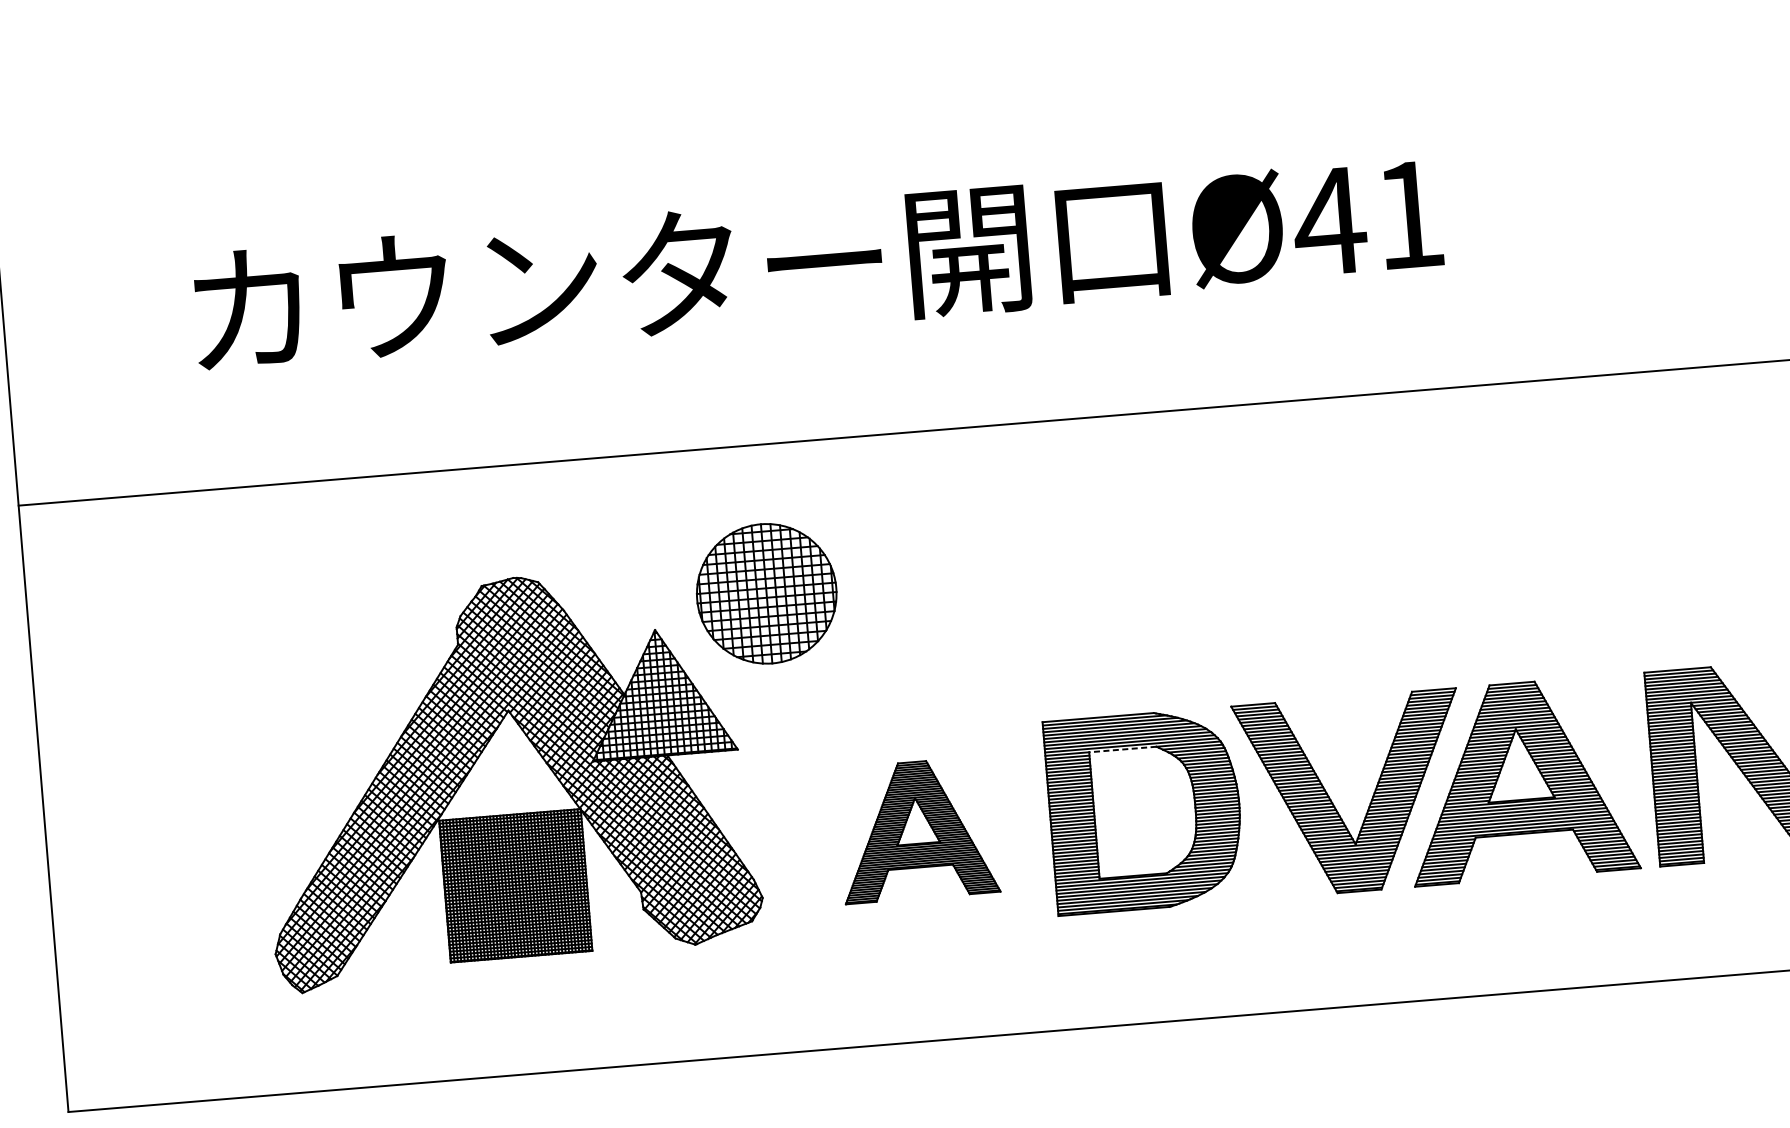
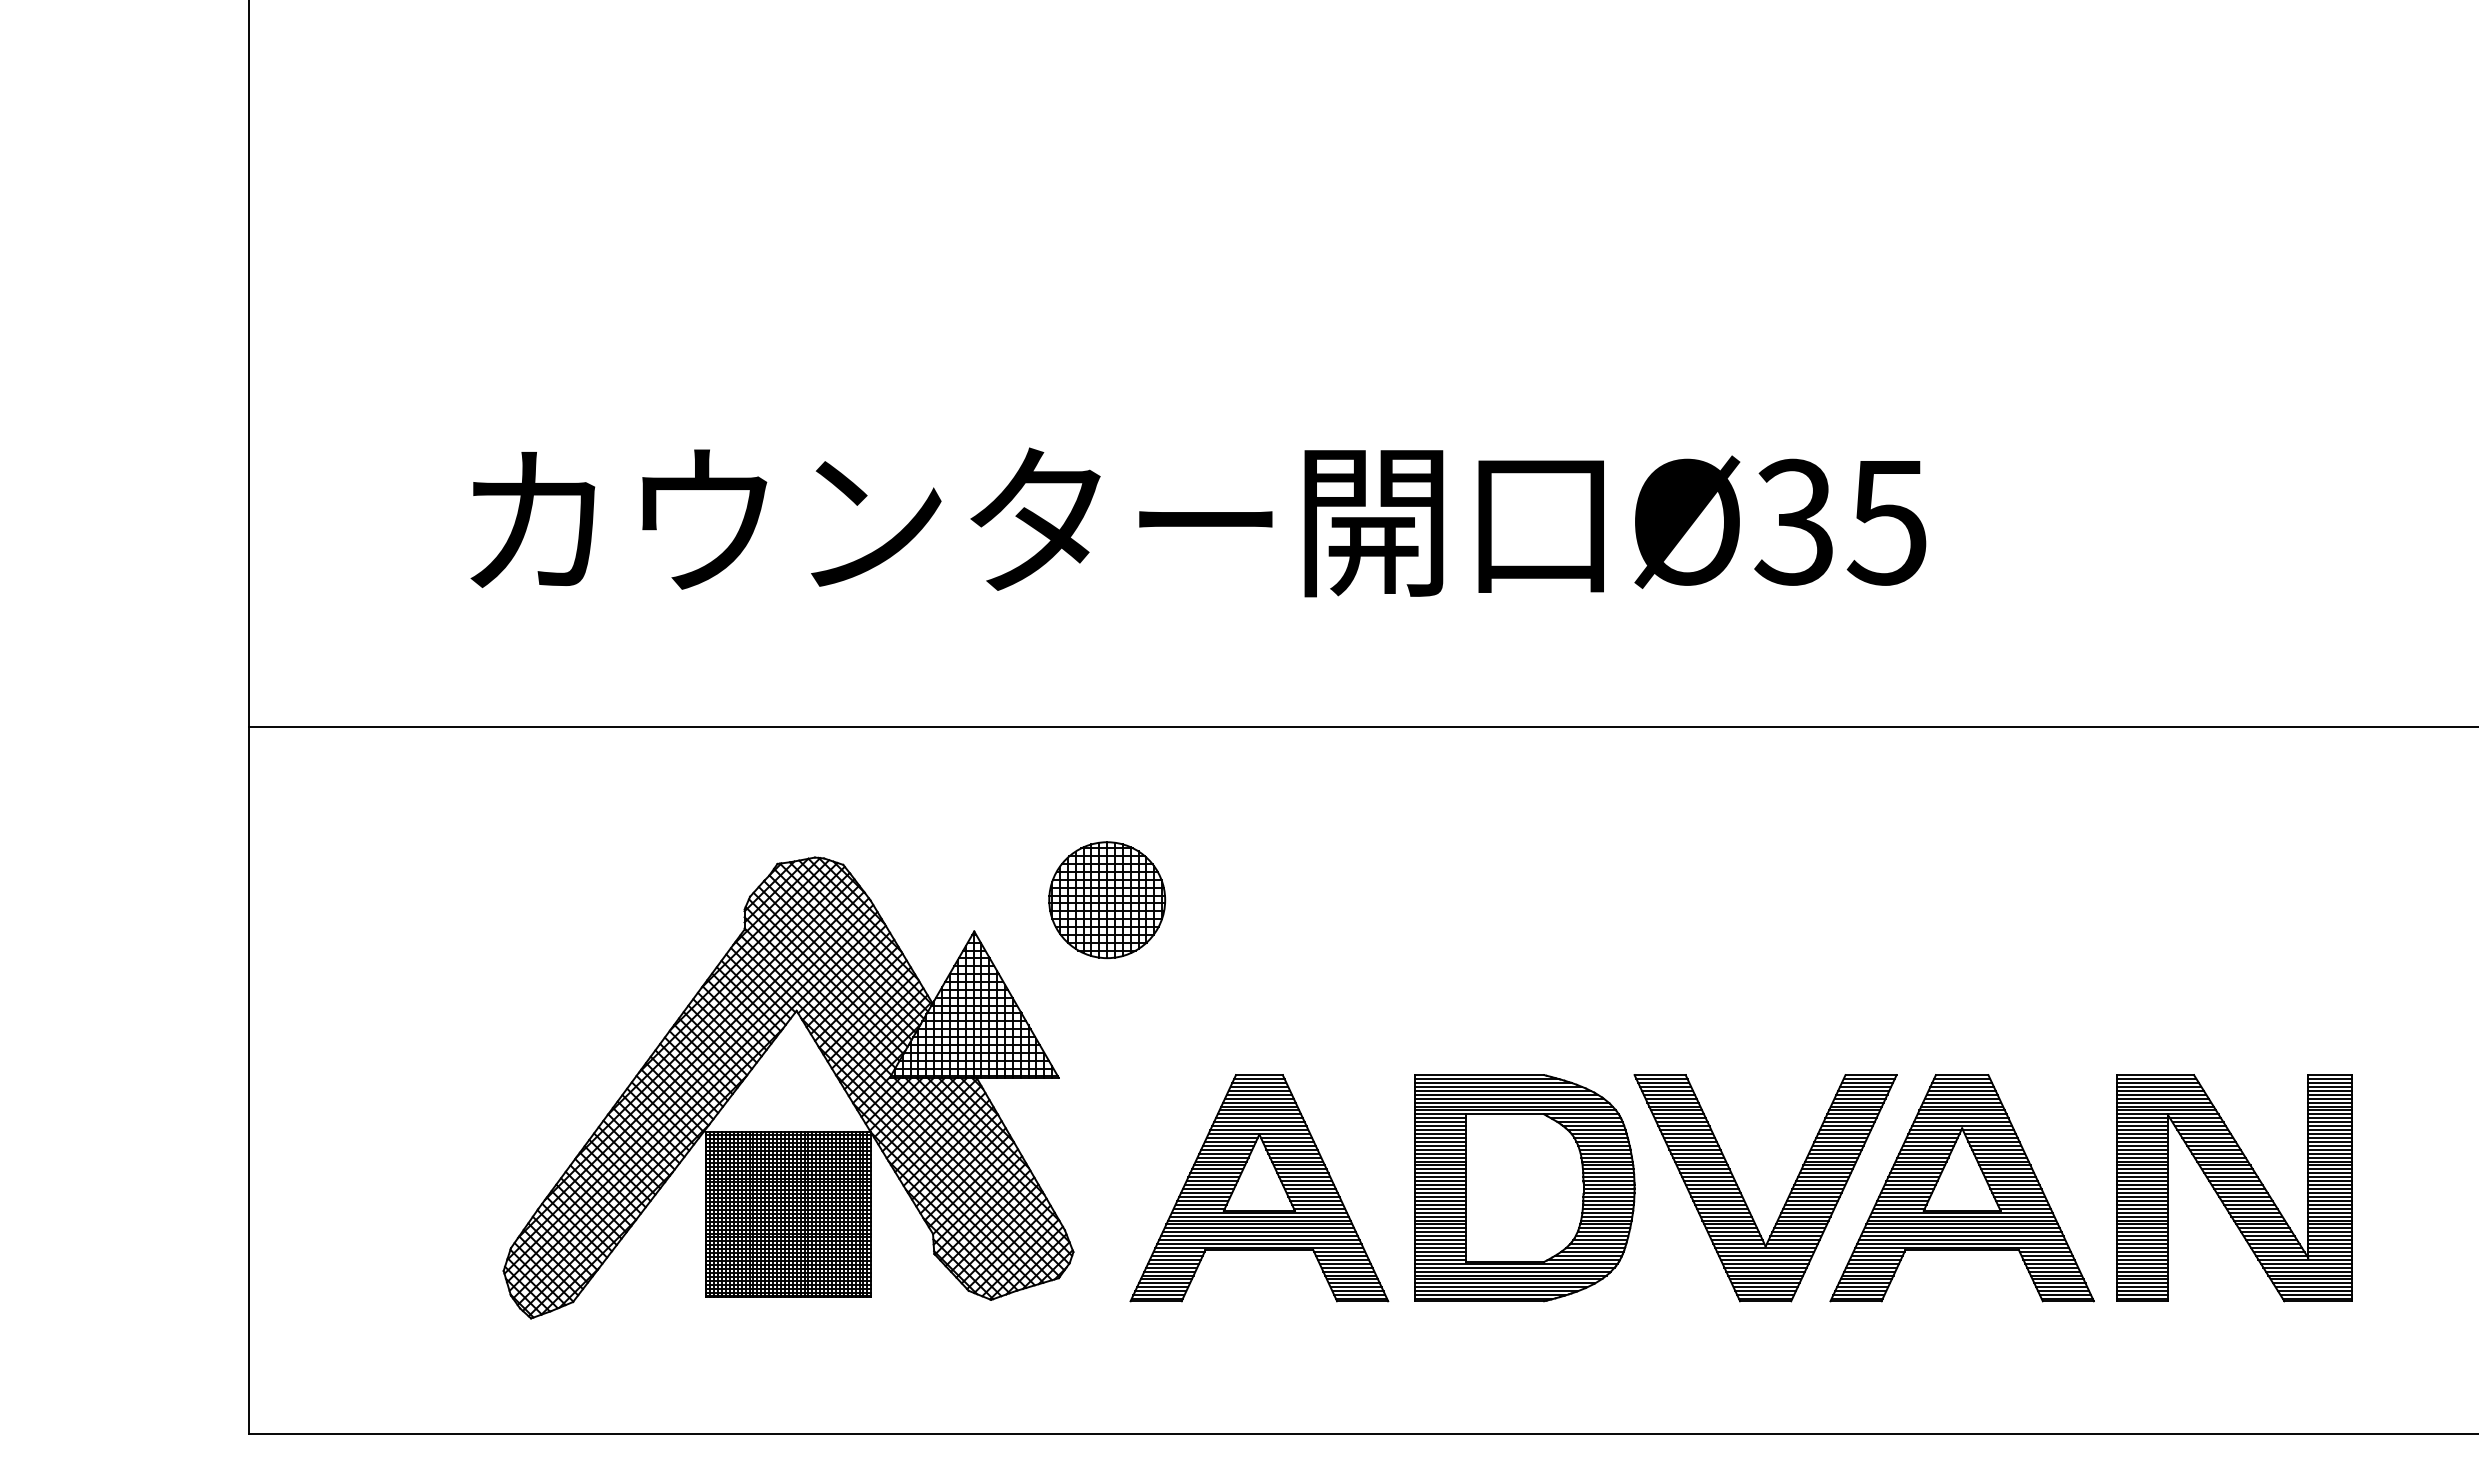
text: (1367, 217) -> (1839, 521), Ø41 -> Ø35
part: (767, 594) -> (1107, 900), size x0.71
line: (1122, 749) -> (1504, 1114), dashed -> solid
part: (917, 830) -> (1259, 1188), size x1.43

